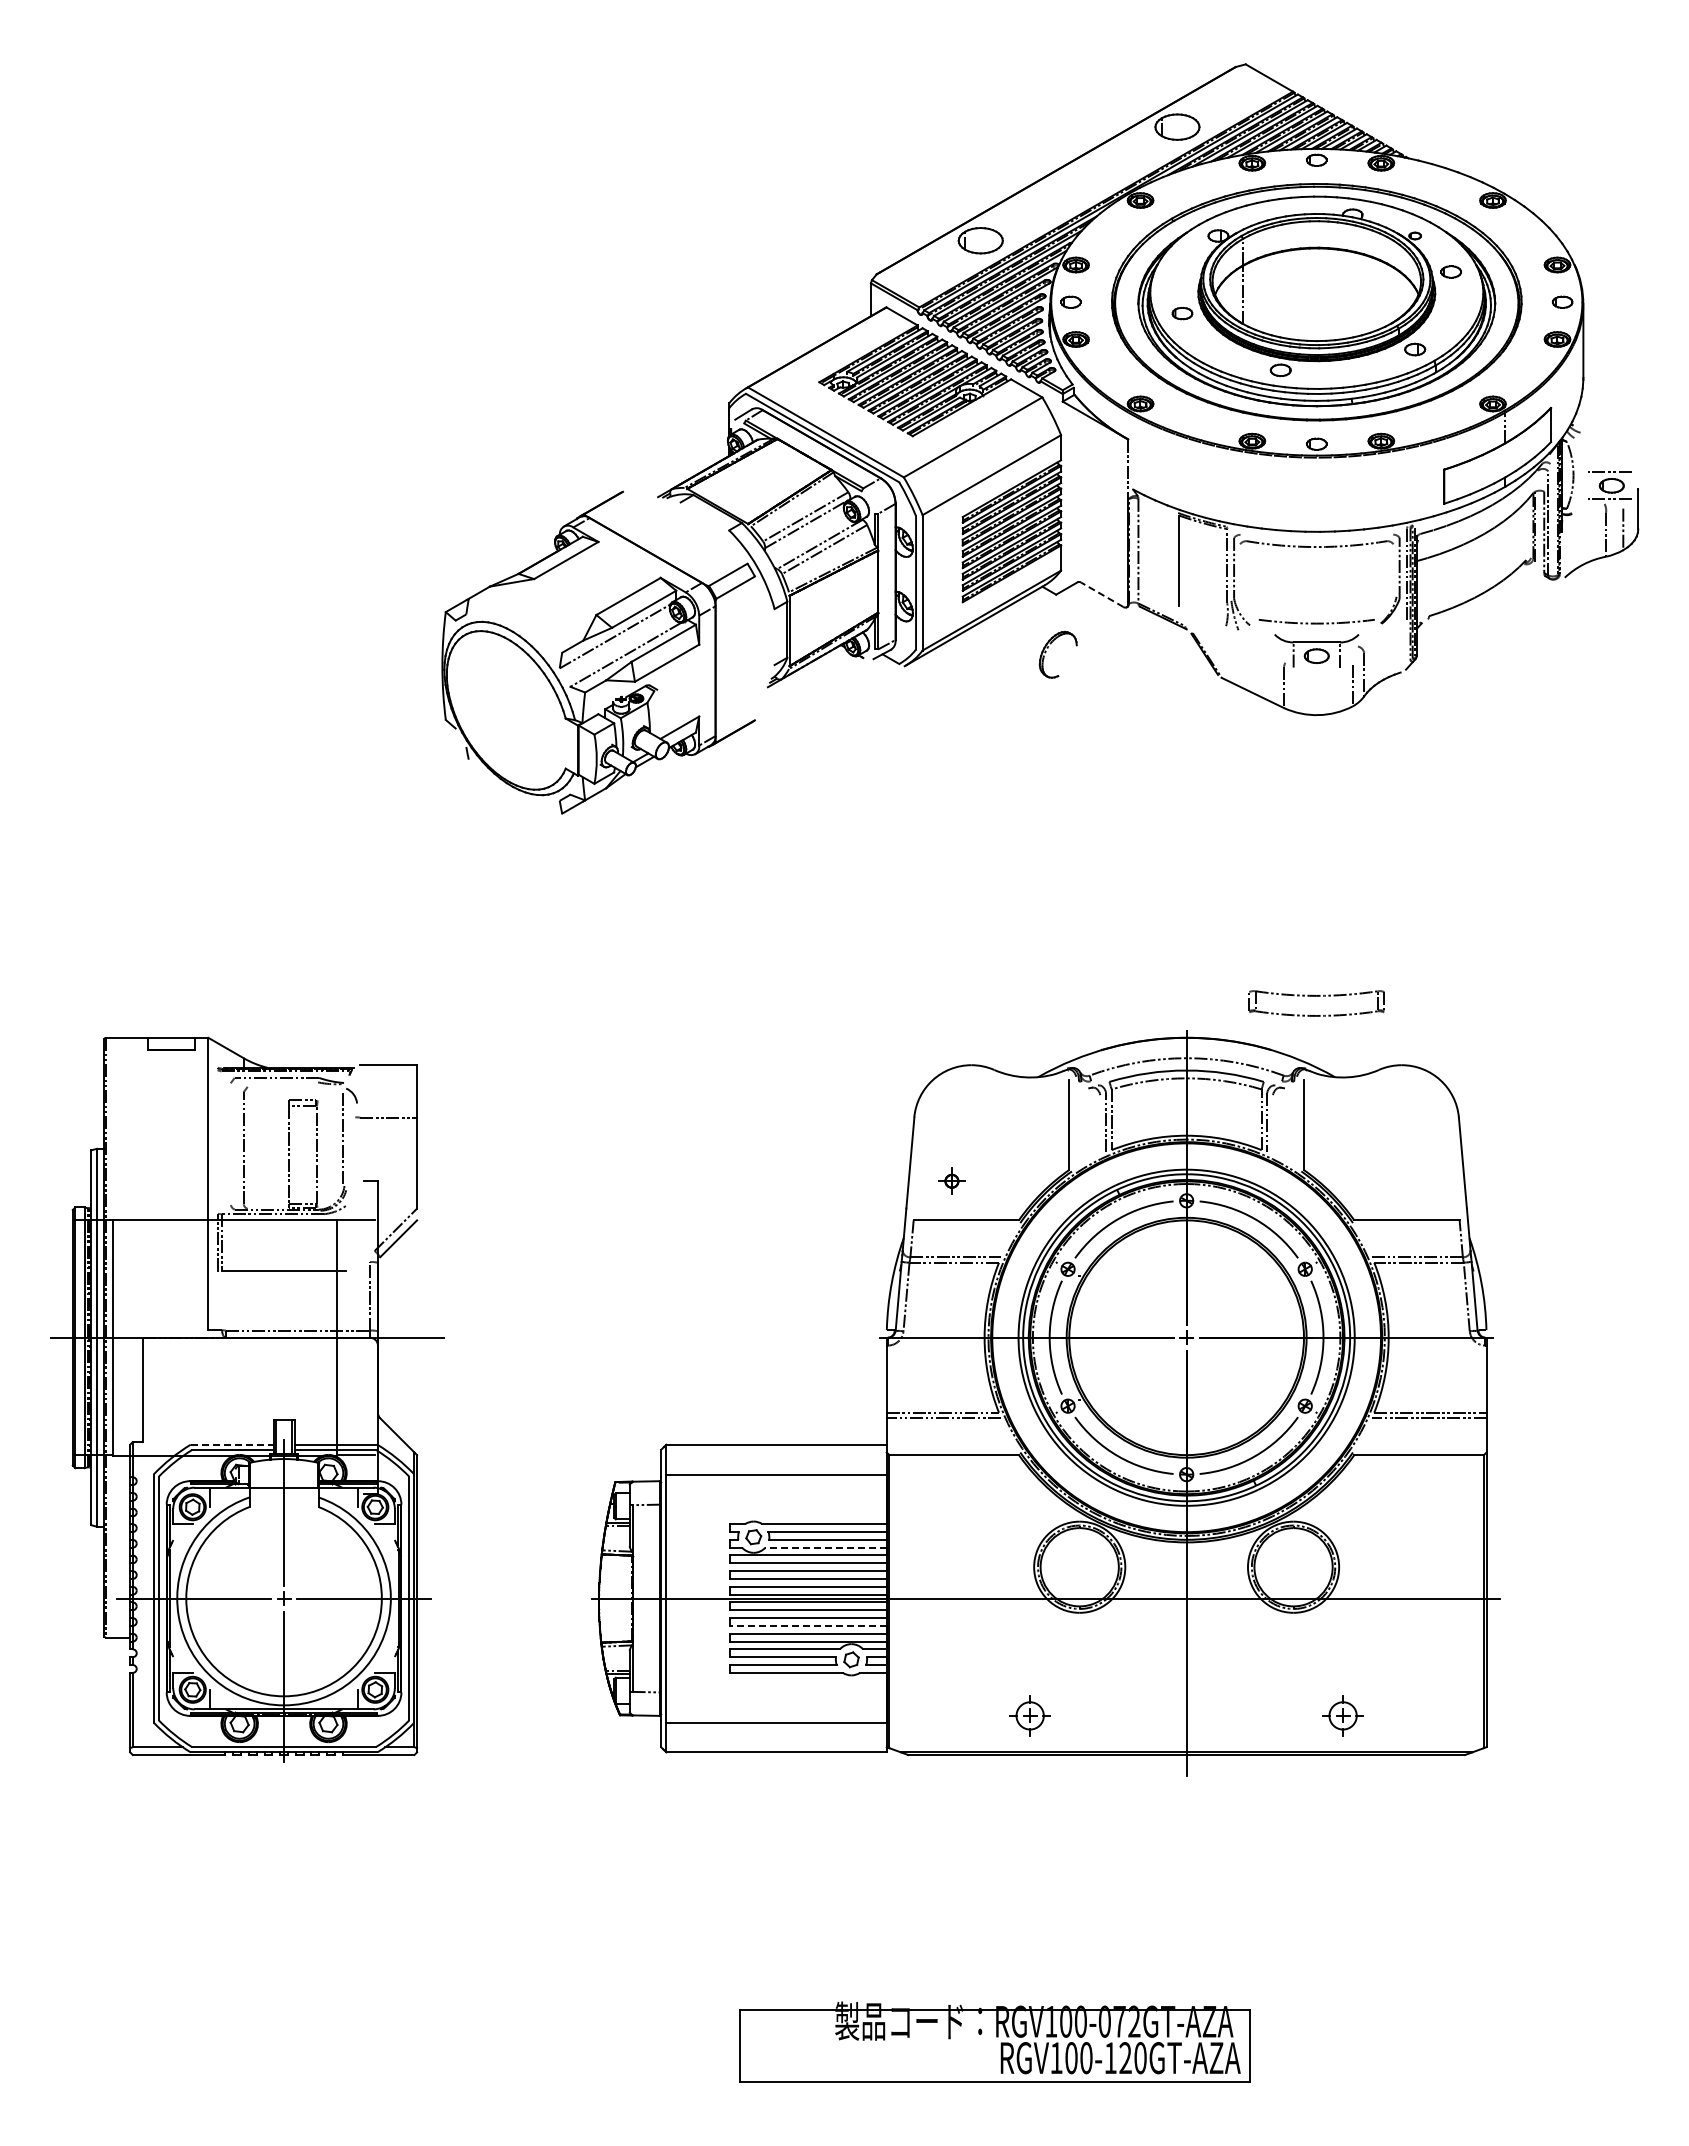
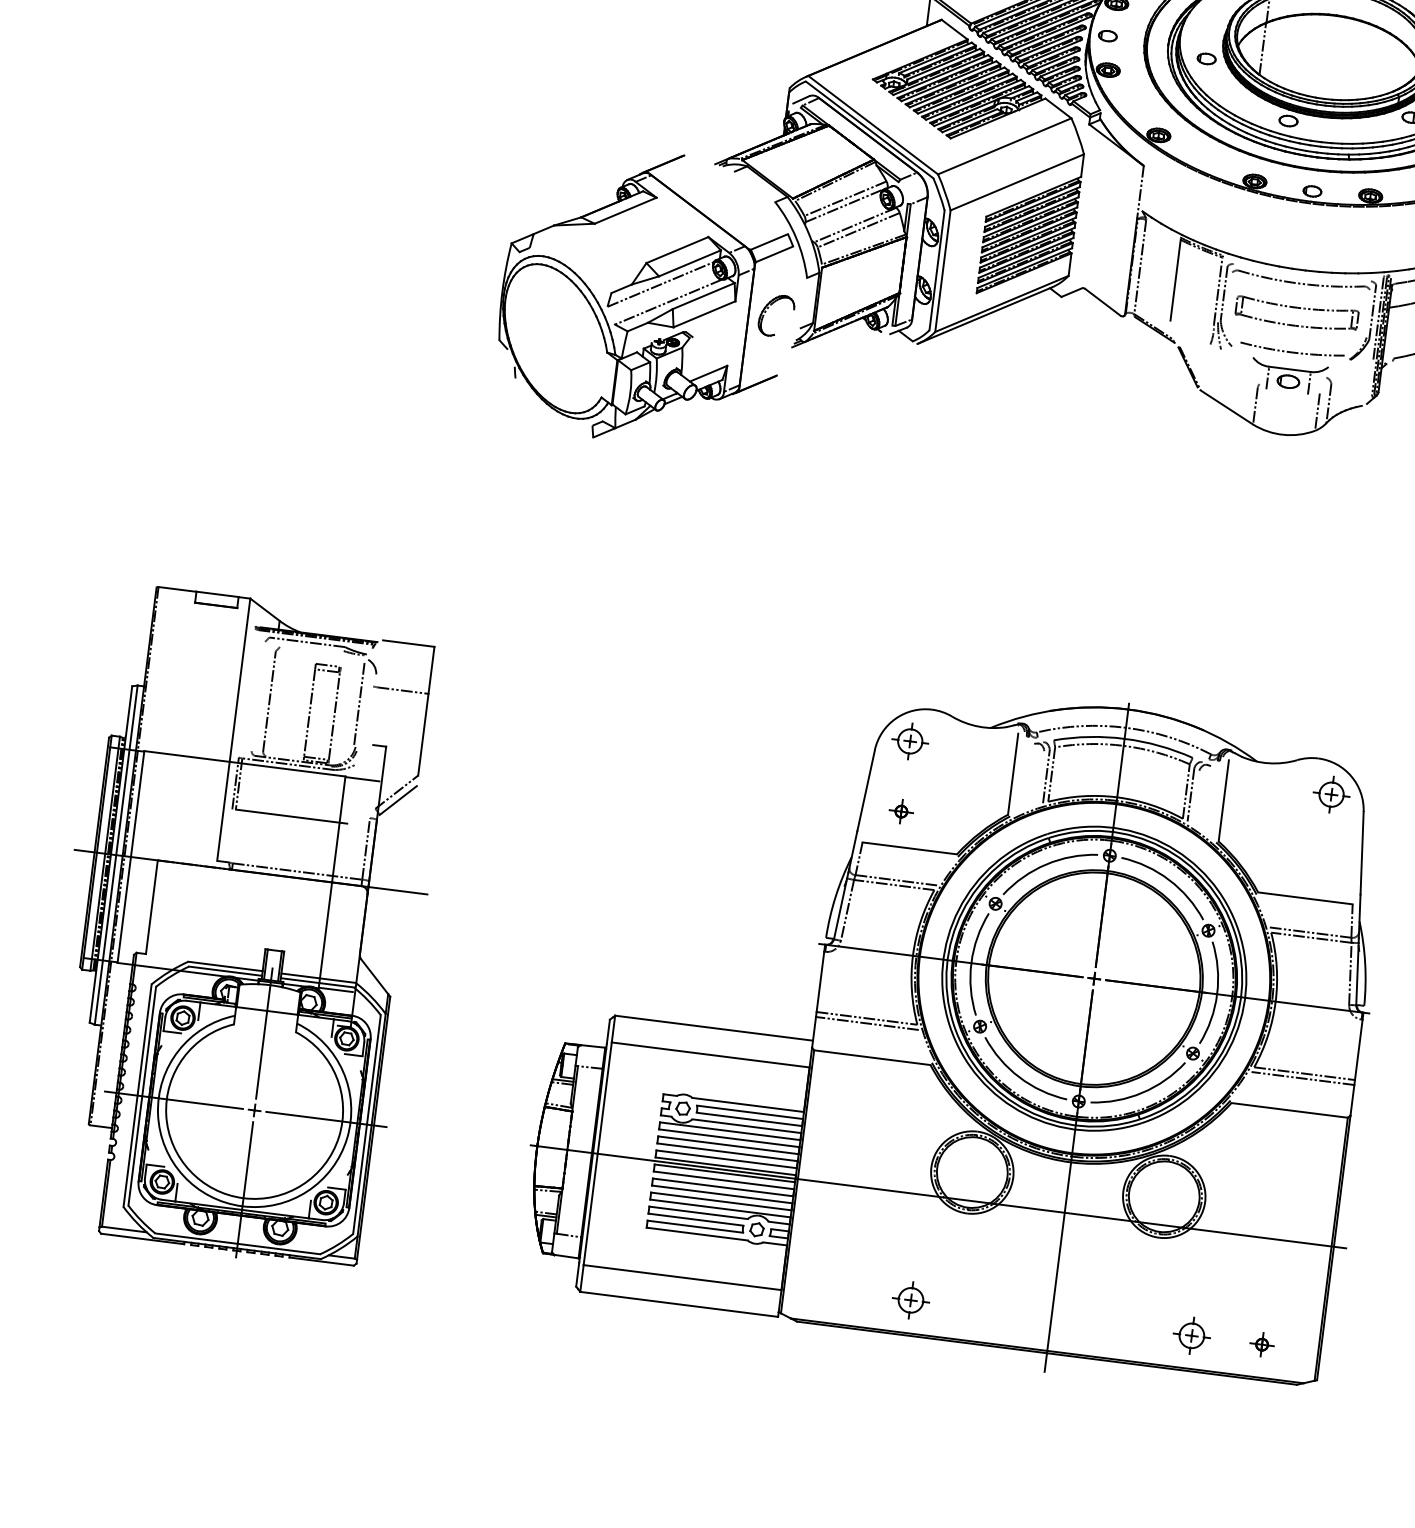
line: (1101, 594) -> (1102, 301), dashed -> solid
part: (1048, 648) -> (768, 309), moved
part: (1316, 996) -> (1297, 308), moved
part: (951, 1102) -> (909, 740), added
part: (1420, 1102) -> (1330, 794), added
line: (232, 1444) -> (225, 966), dashed -> solid
line: (826, 1547) -> (747, 1126), dashed -> solid
line: (808, 1625) -> (722, 1194), dashed -> solid
part: (1420, 1715) -> (1261, 1344), added

